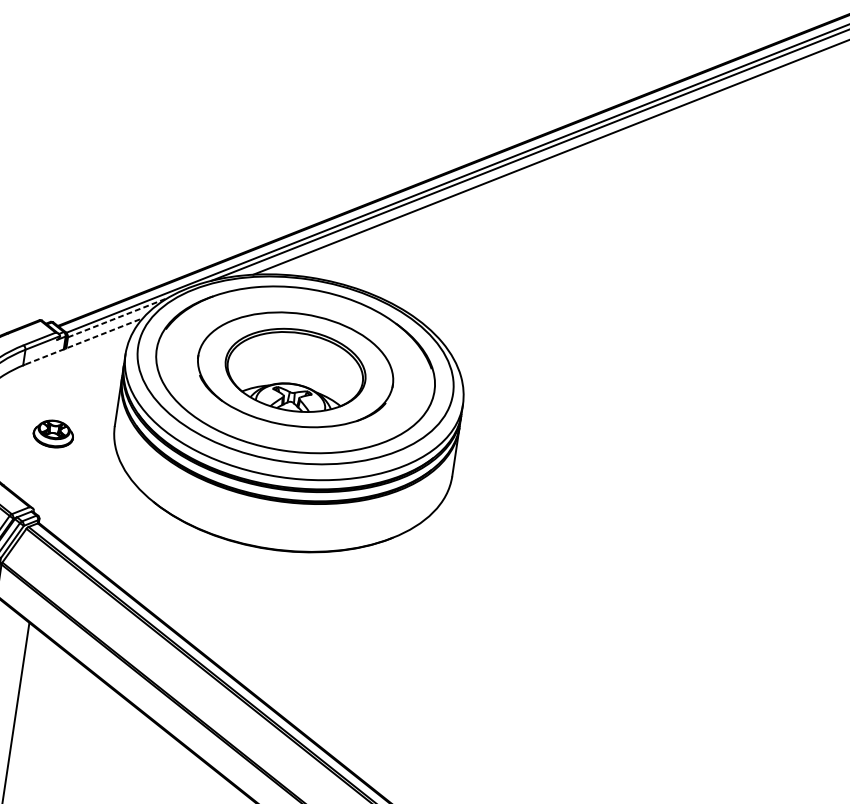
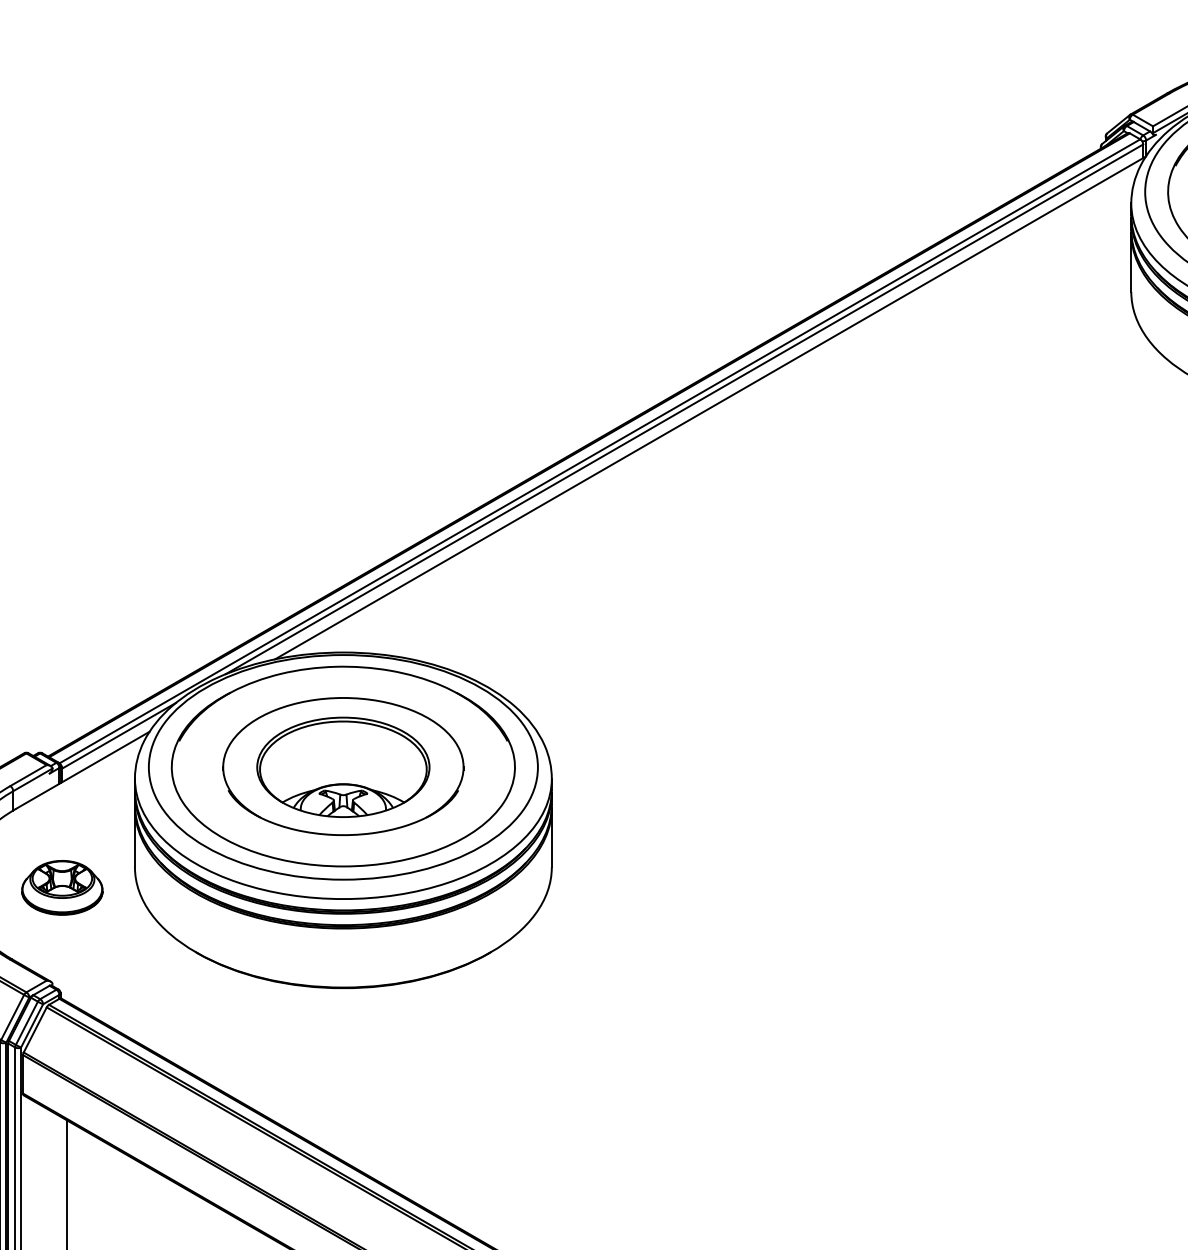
line: (118, 317) -> (119, 735), dashed -> solid
line: (84, 341) -> (82, 770), dashed -> solid
part: (53, 433) -> (62, 887), size x1.67

